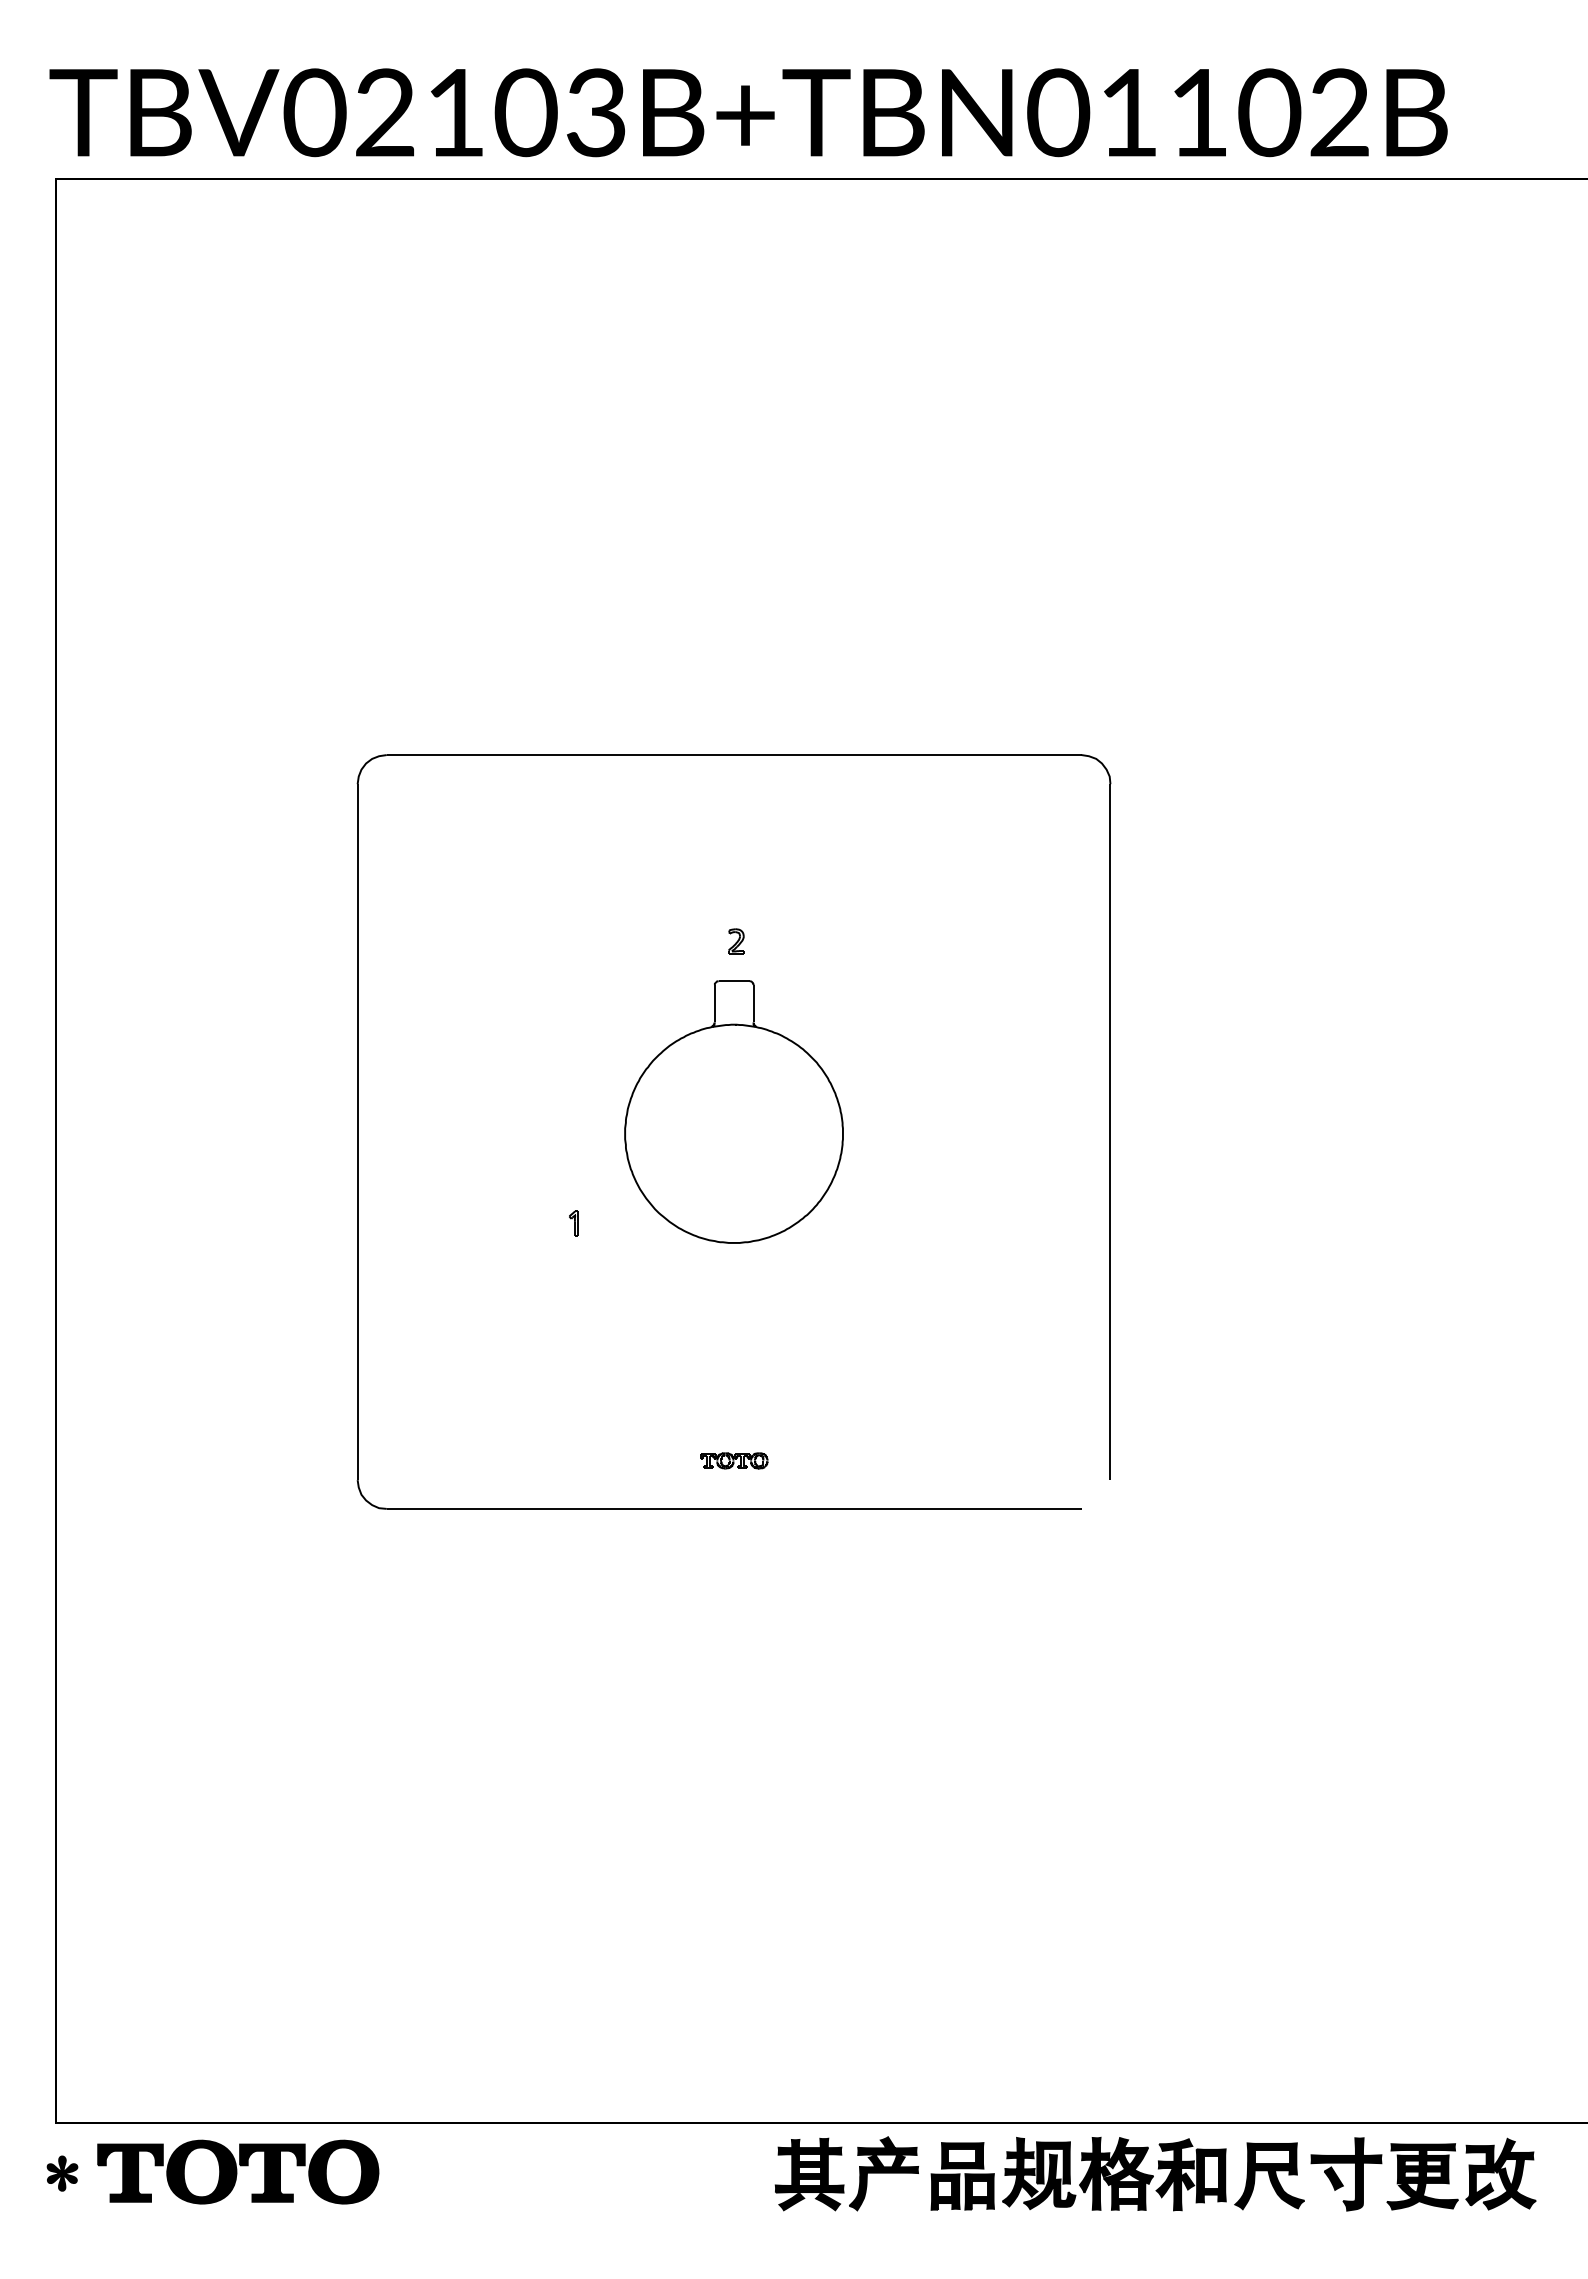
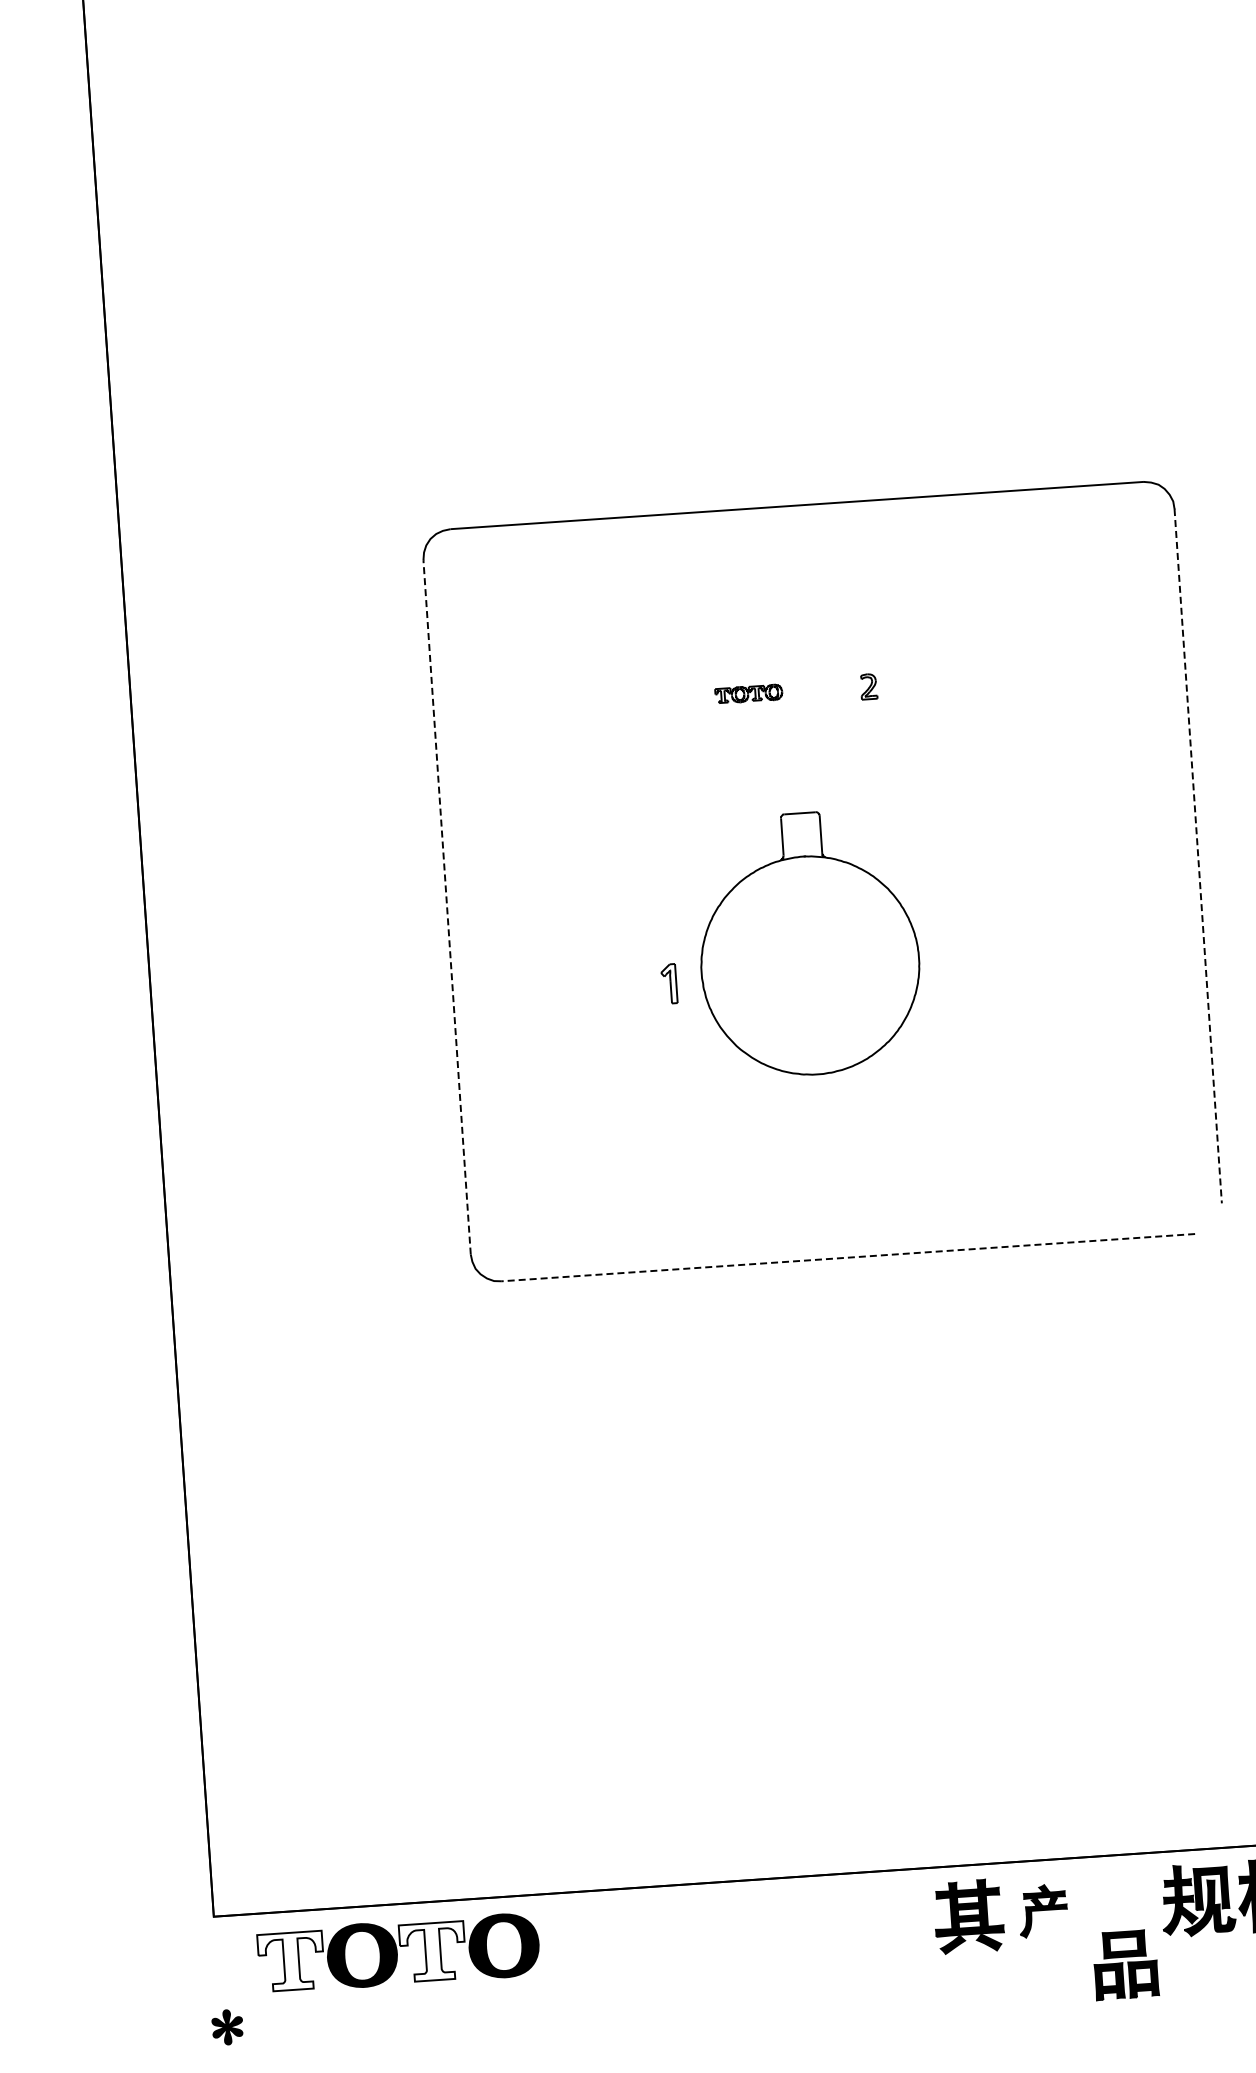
part: (736, 941) -> (868, 686), moved
part: (733, 1111) -> (808, 943), moved
line: (357, 1132) -> (447, 907), solid -> dashed
line: (1110, 1132) -> (1198, 856), solid -> dashed
part: (573, 1223) -> (668, 983), size x1.6
part: (734, 1460) -> (749, 693), moved
line: (733, 1508) -> (847, 1257), solid -> dashed
fill: (130, 2172) -> (291, 1960), removed
fill: (272, 2172) -> (432, 1951), removed
part: (62, 2173) -> (227, 2027), moved
part: (883, 2173) -> (1042, 1910), size x0.7
part: (962, 2176) -> (1125, 1965), moved

